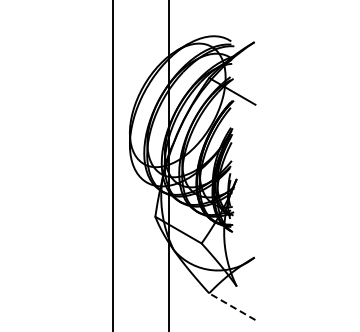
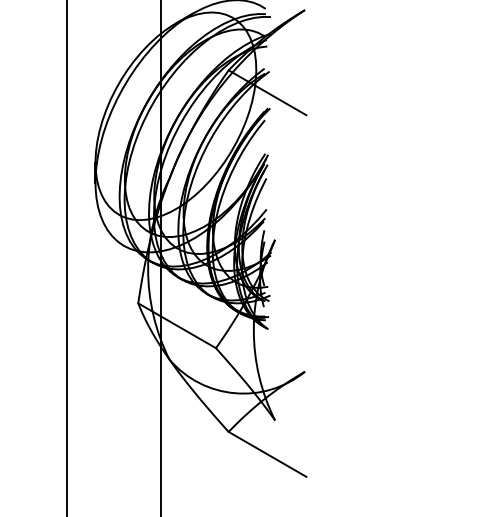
line: (232, 306) -> (267, 454), dashed -> solid

